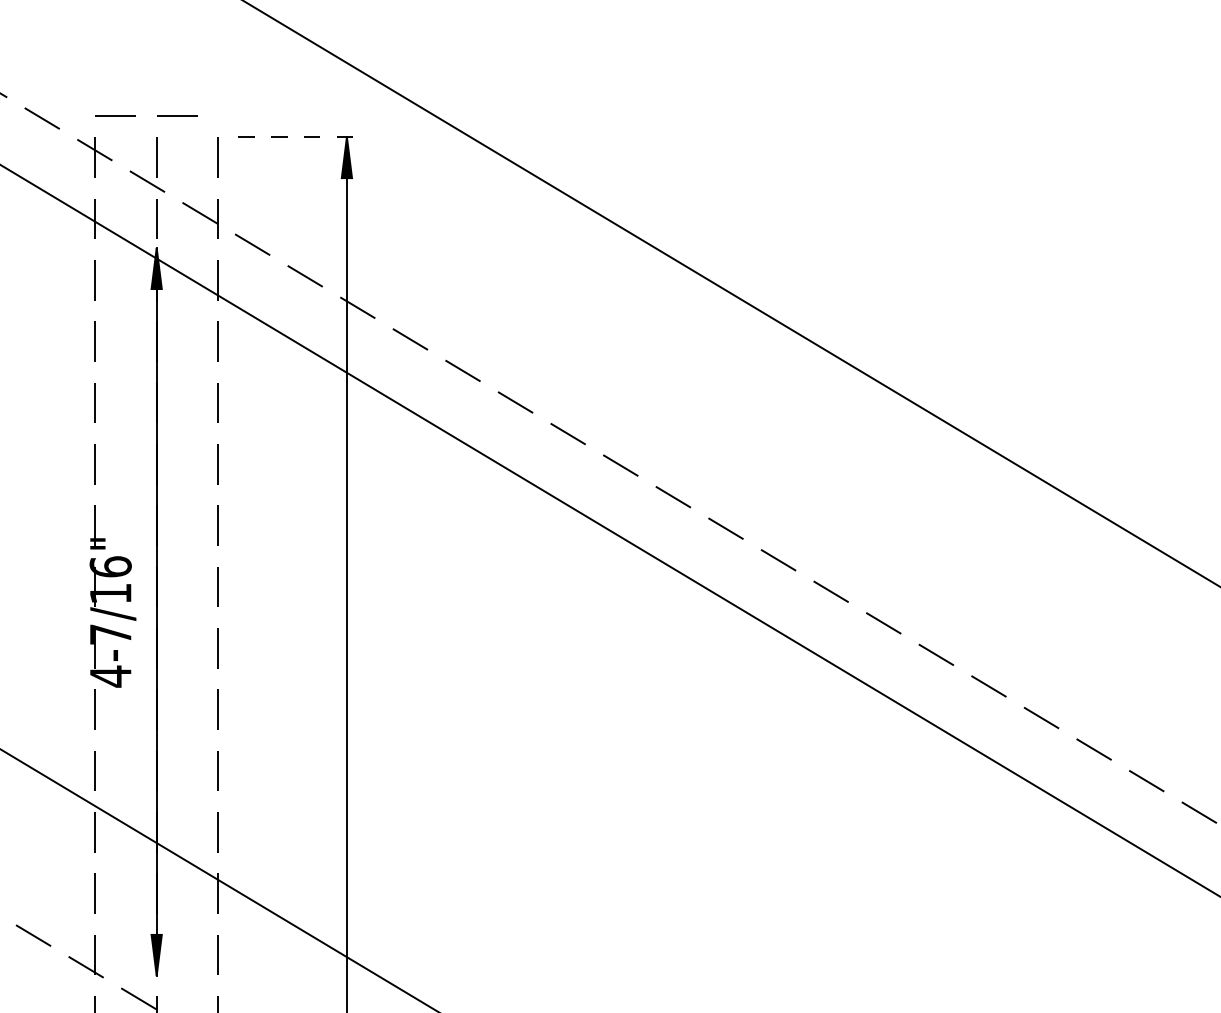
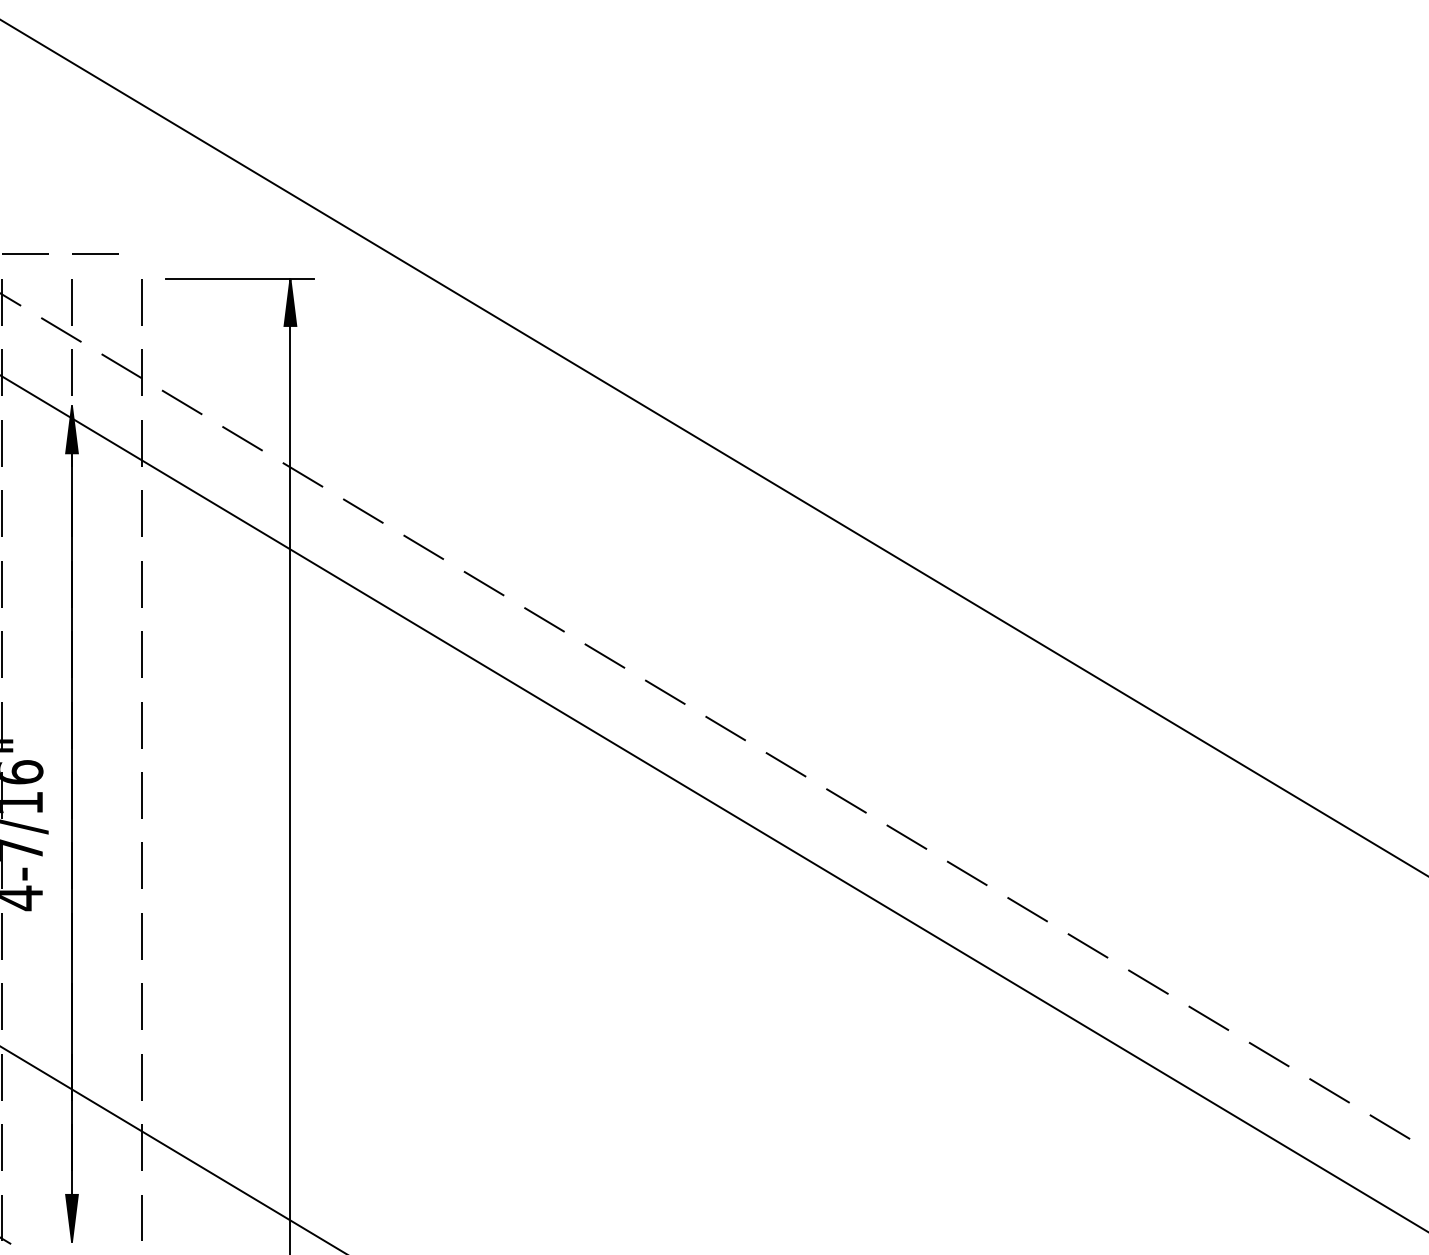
line: (302, 137) -> (239, 279), dashed -> solid

